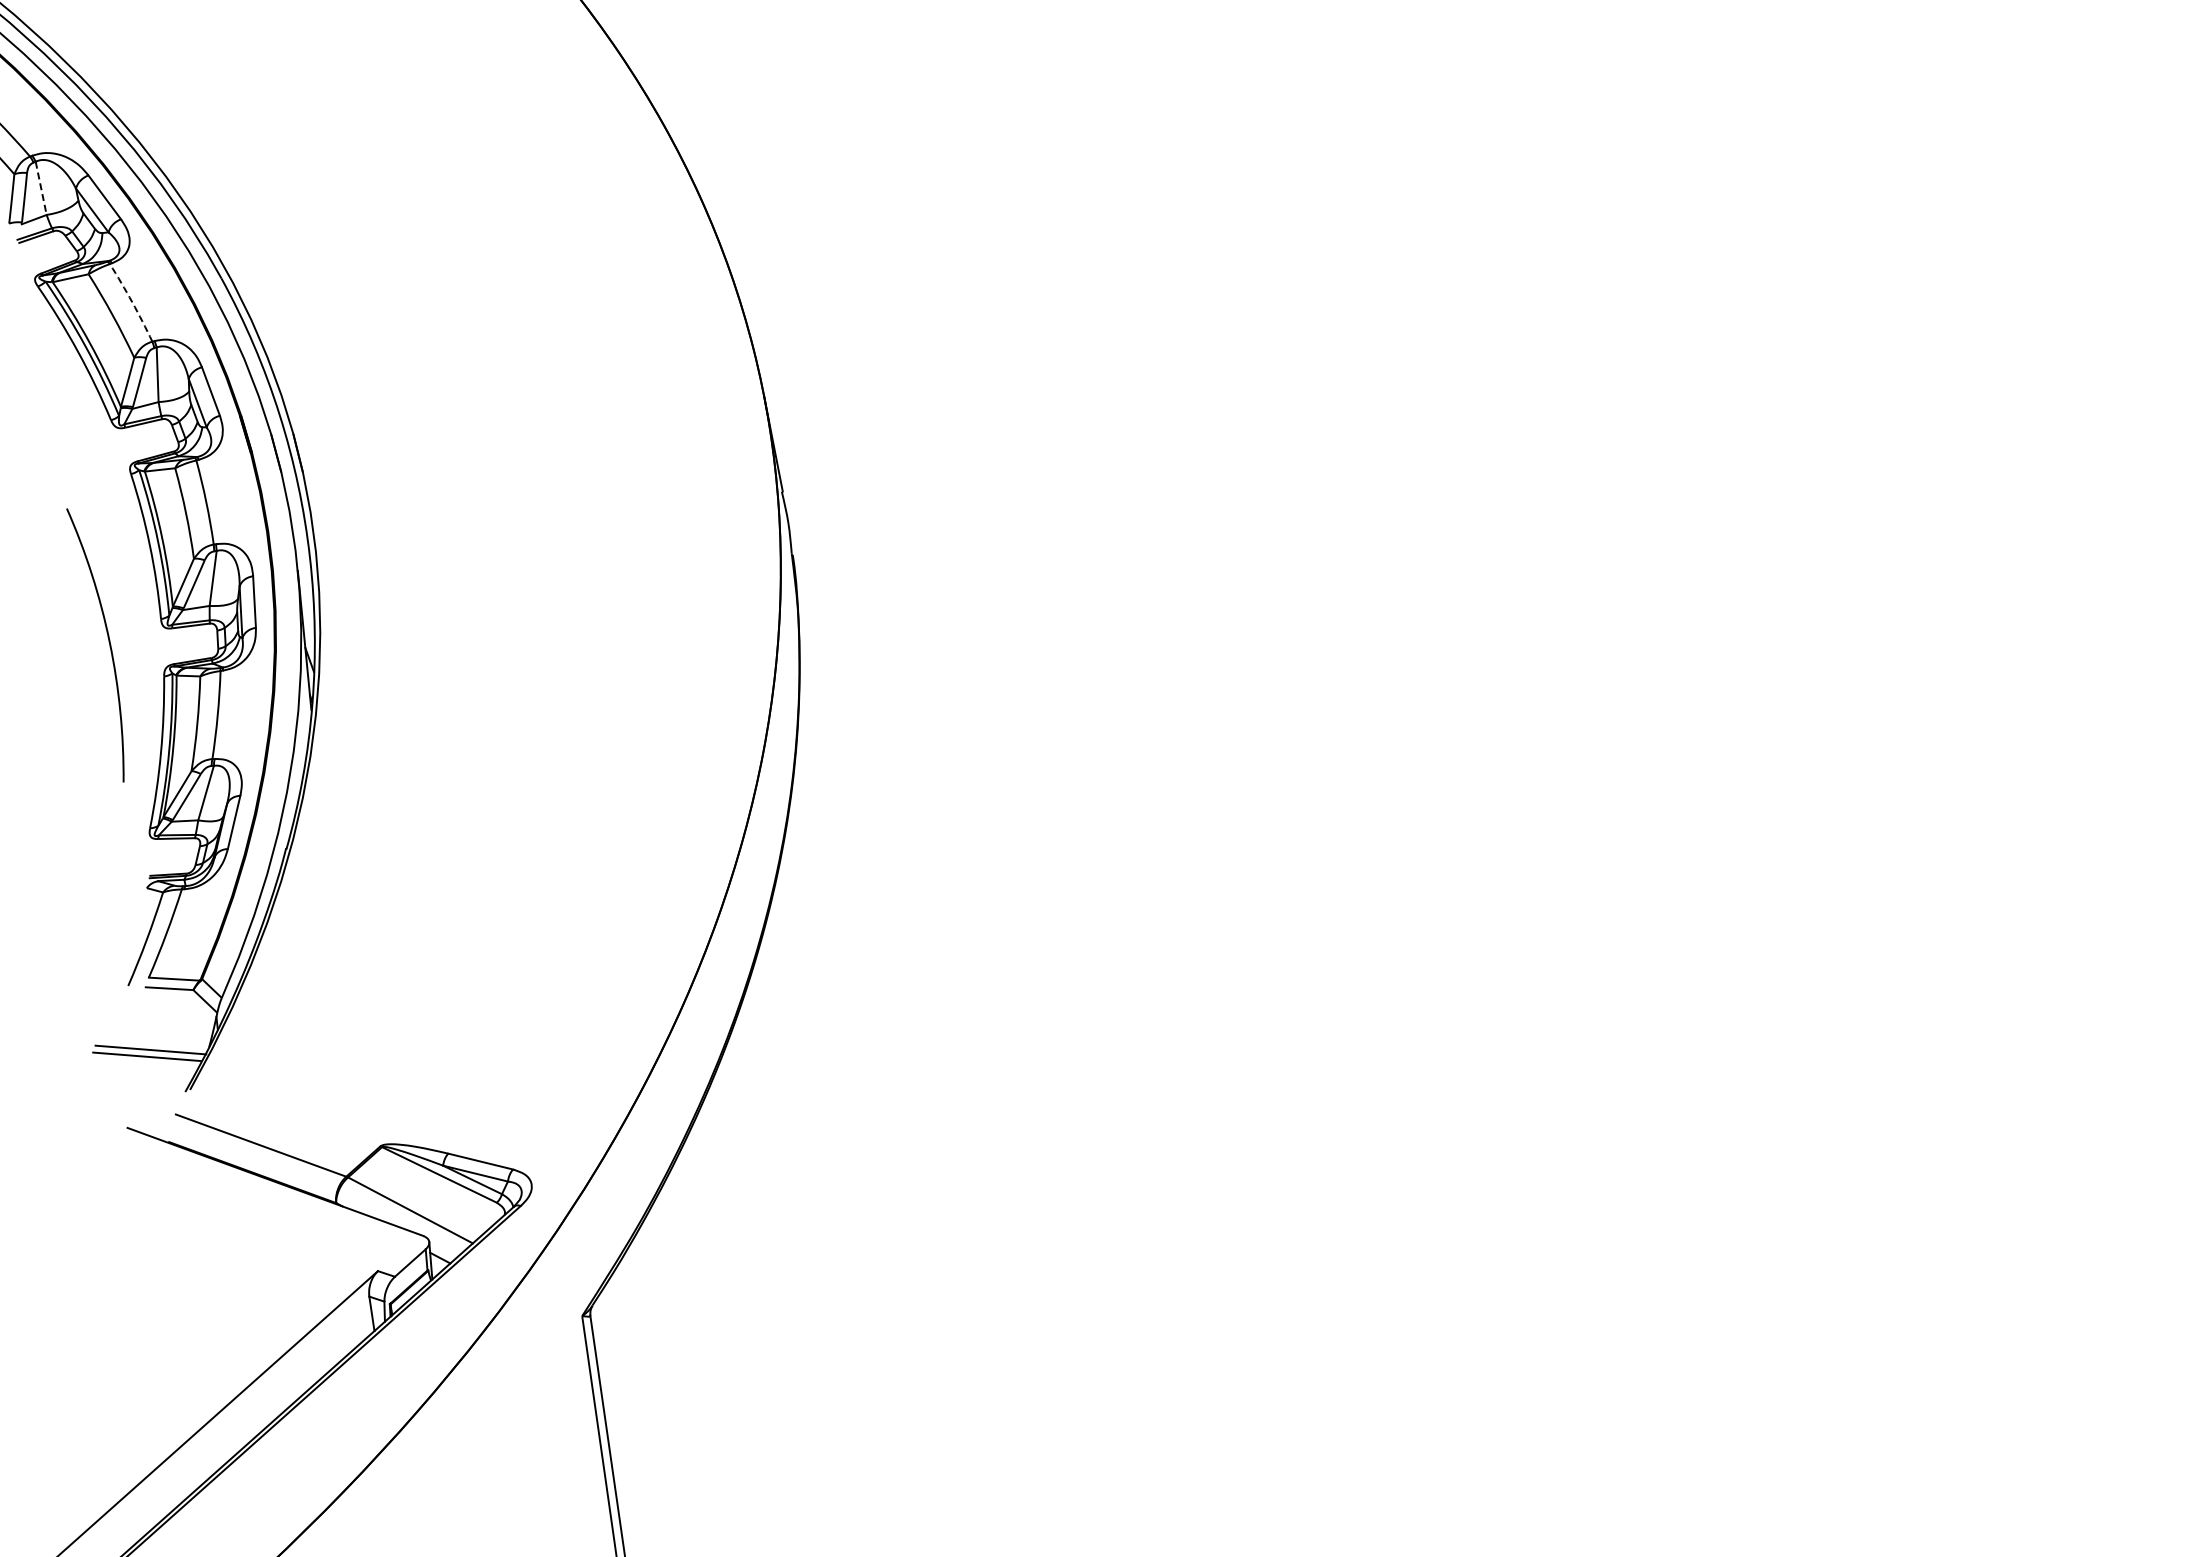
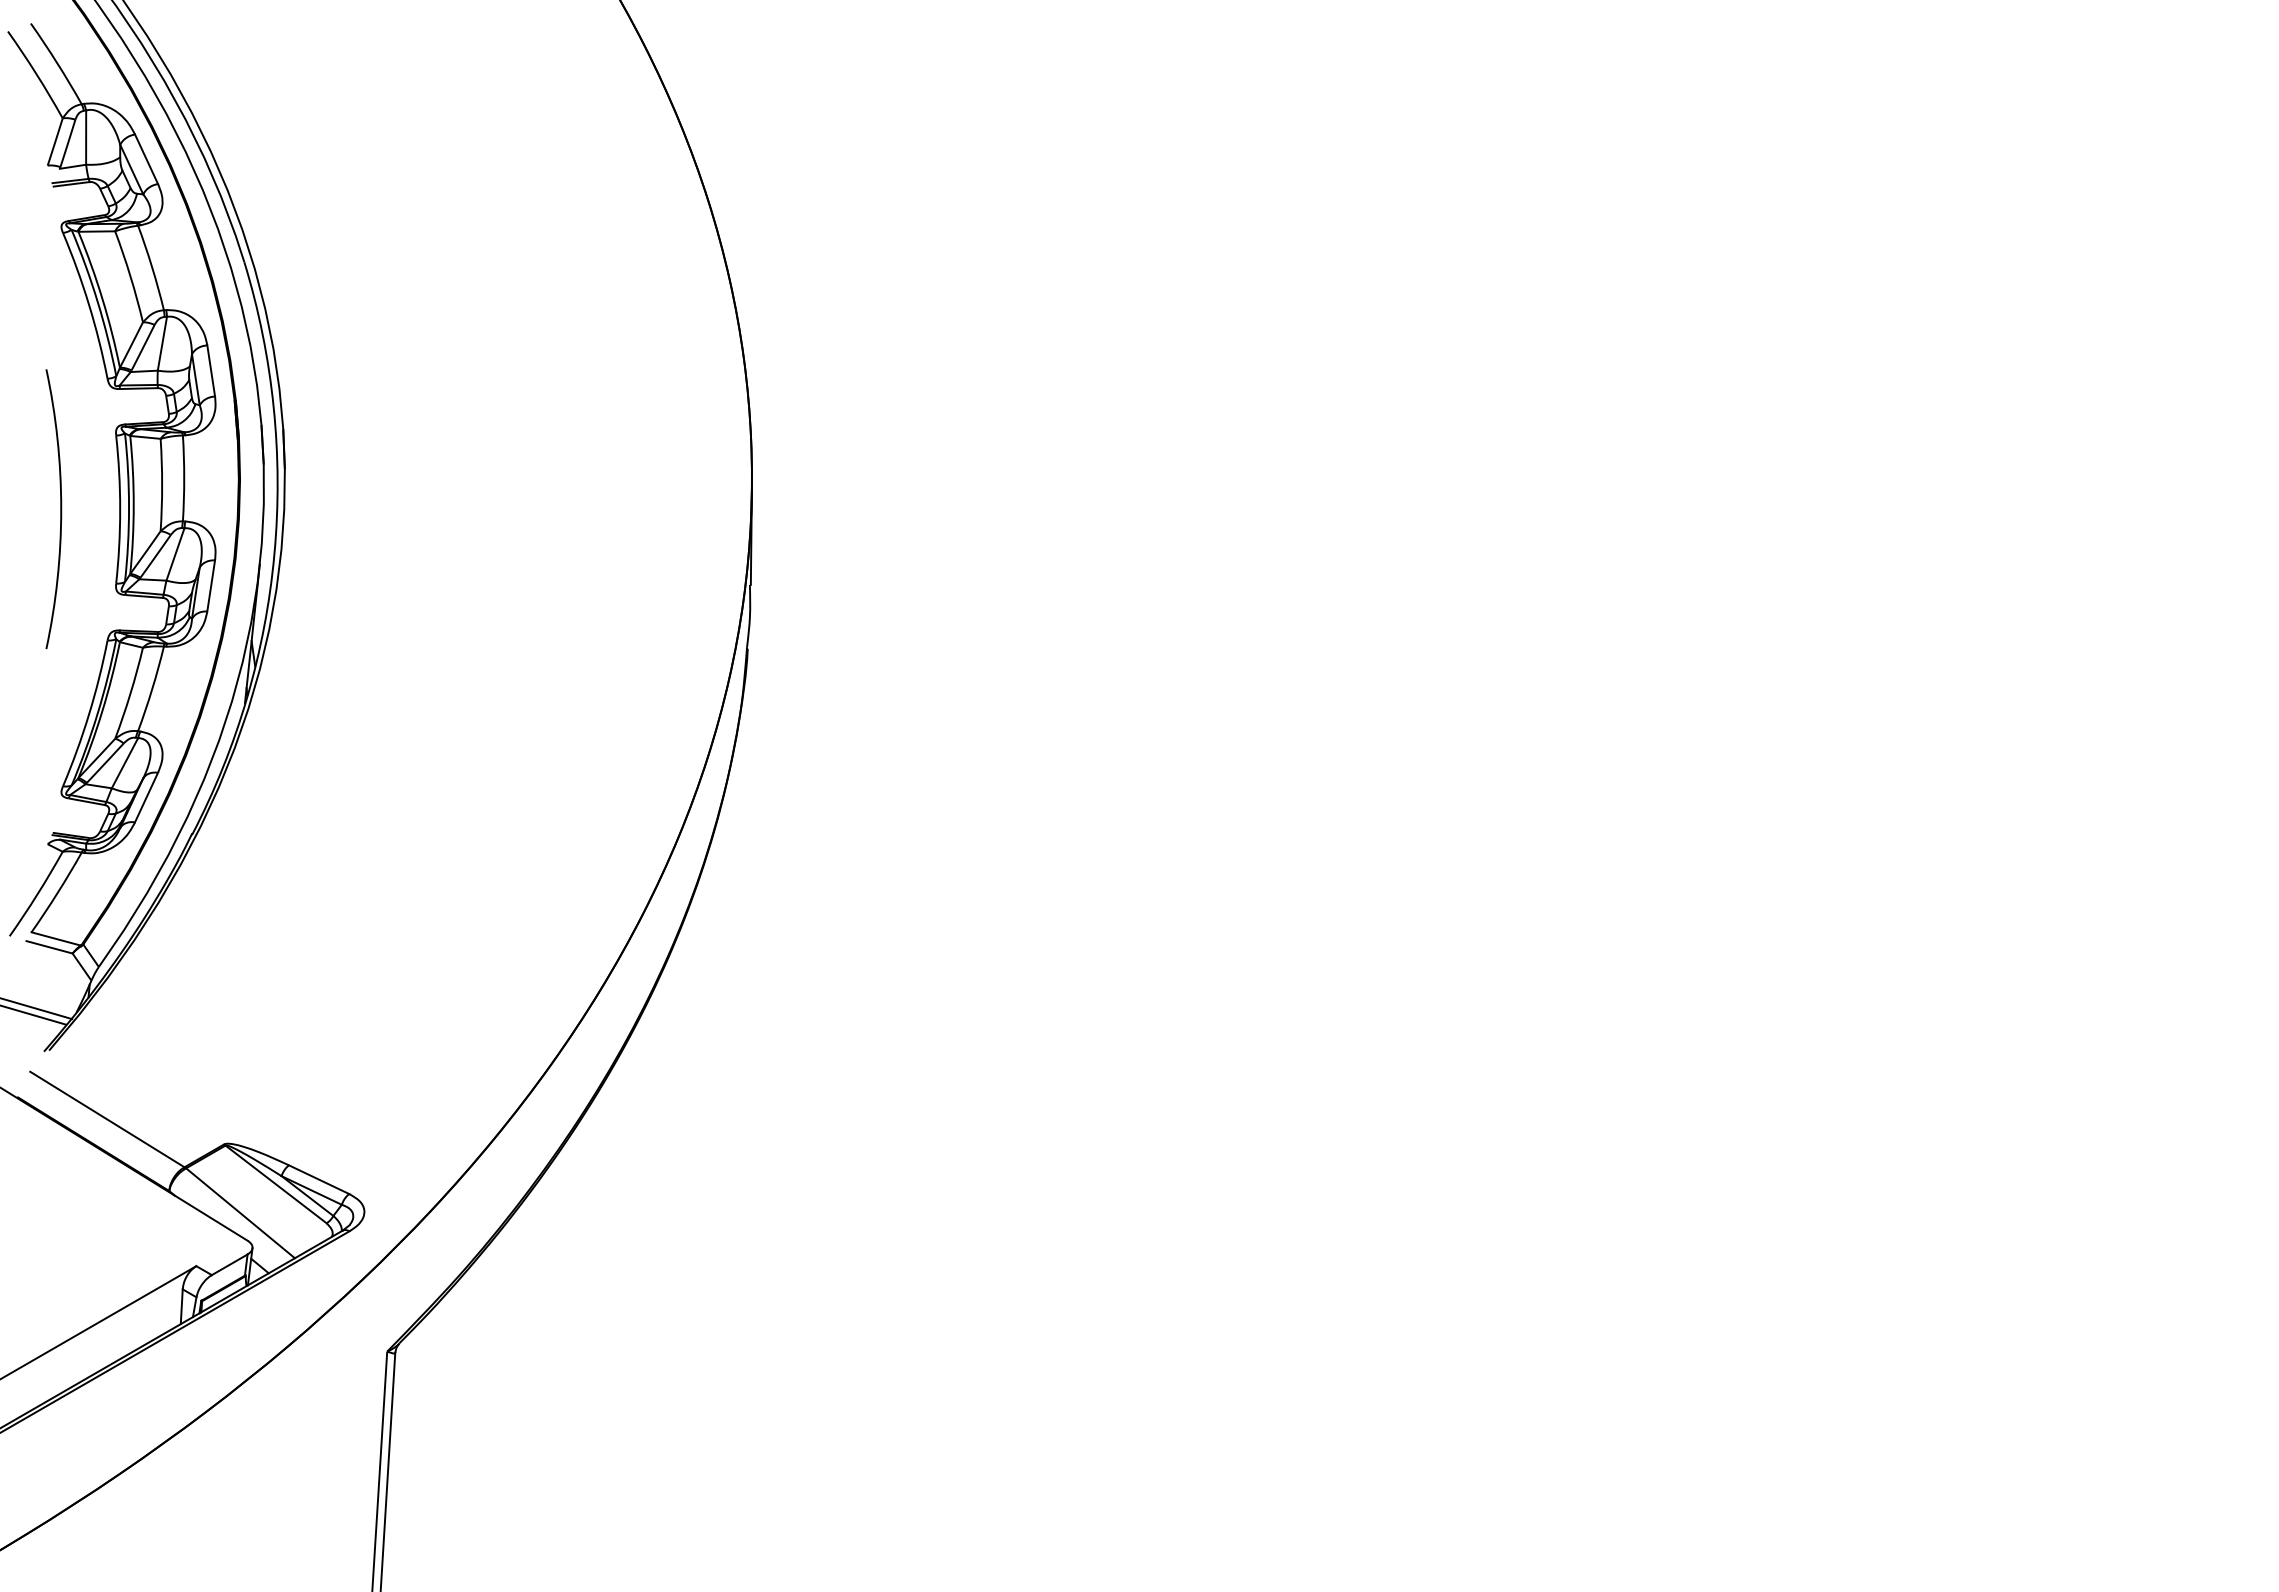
line: (41, 189) -> (86, 138), dashed -> solid
arc: (132, 302) -> (152, 267), dashed -> solid
arc: (109, 642) -> (60, 509), moved

